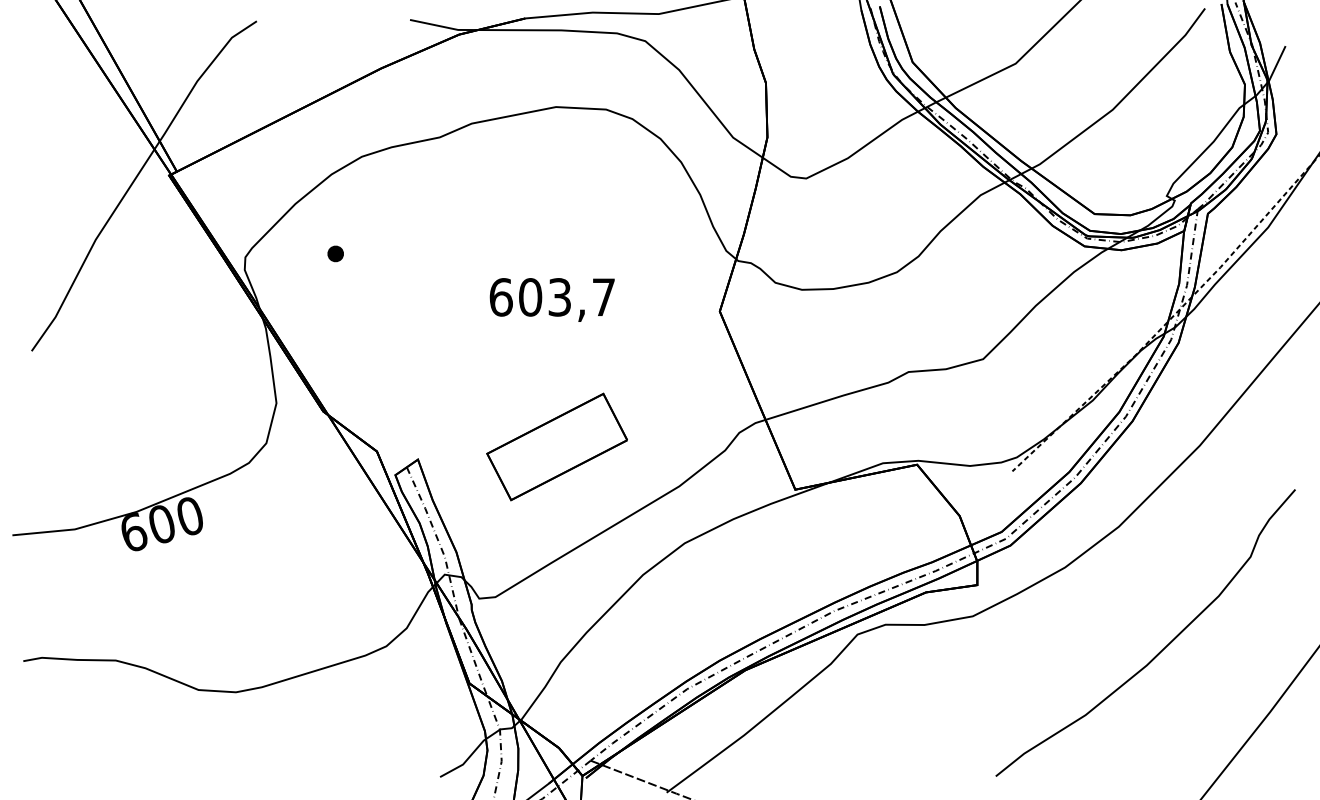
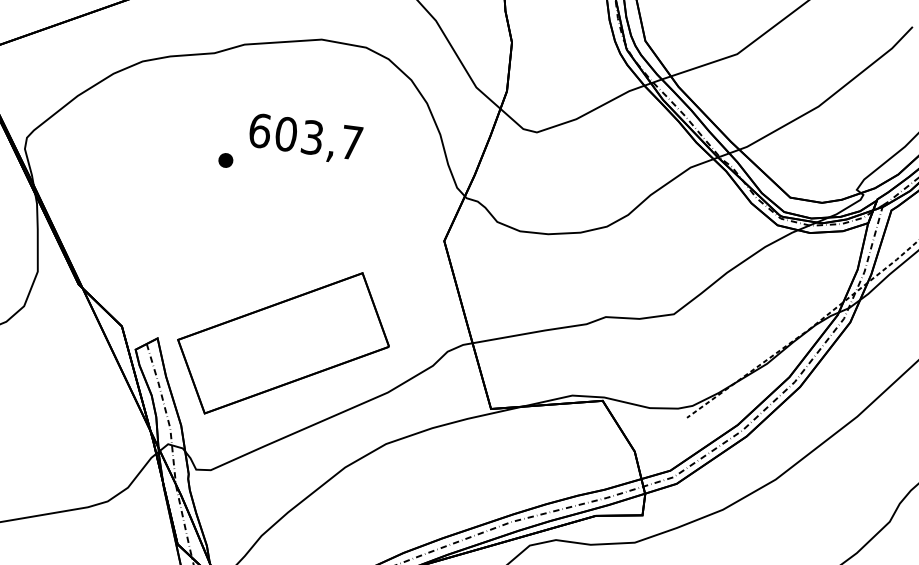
part: (335, 253) -> (225, 160), moved
text: (551, 299) -> (304, 138), moved
part: (556, 446) -> (282, 342), size x1.67

